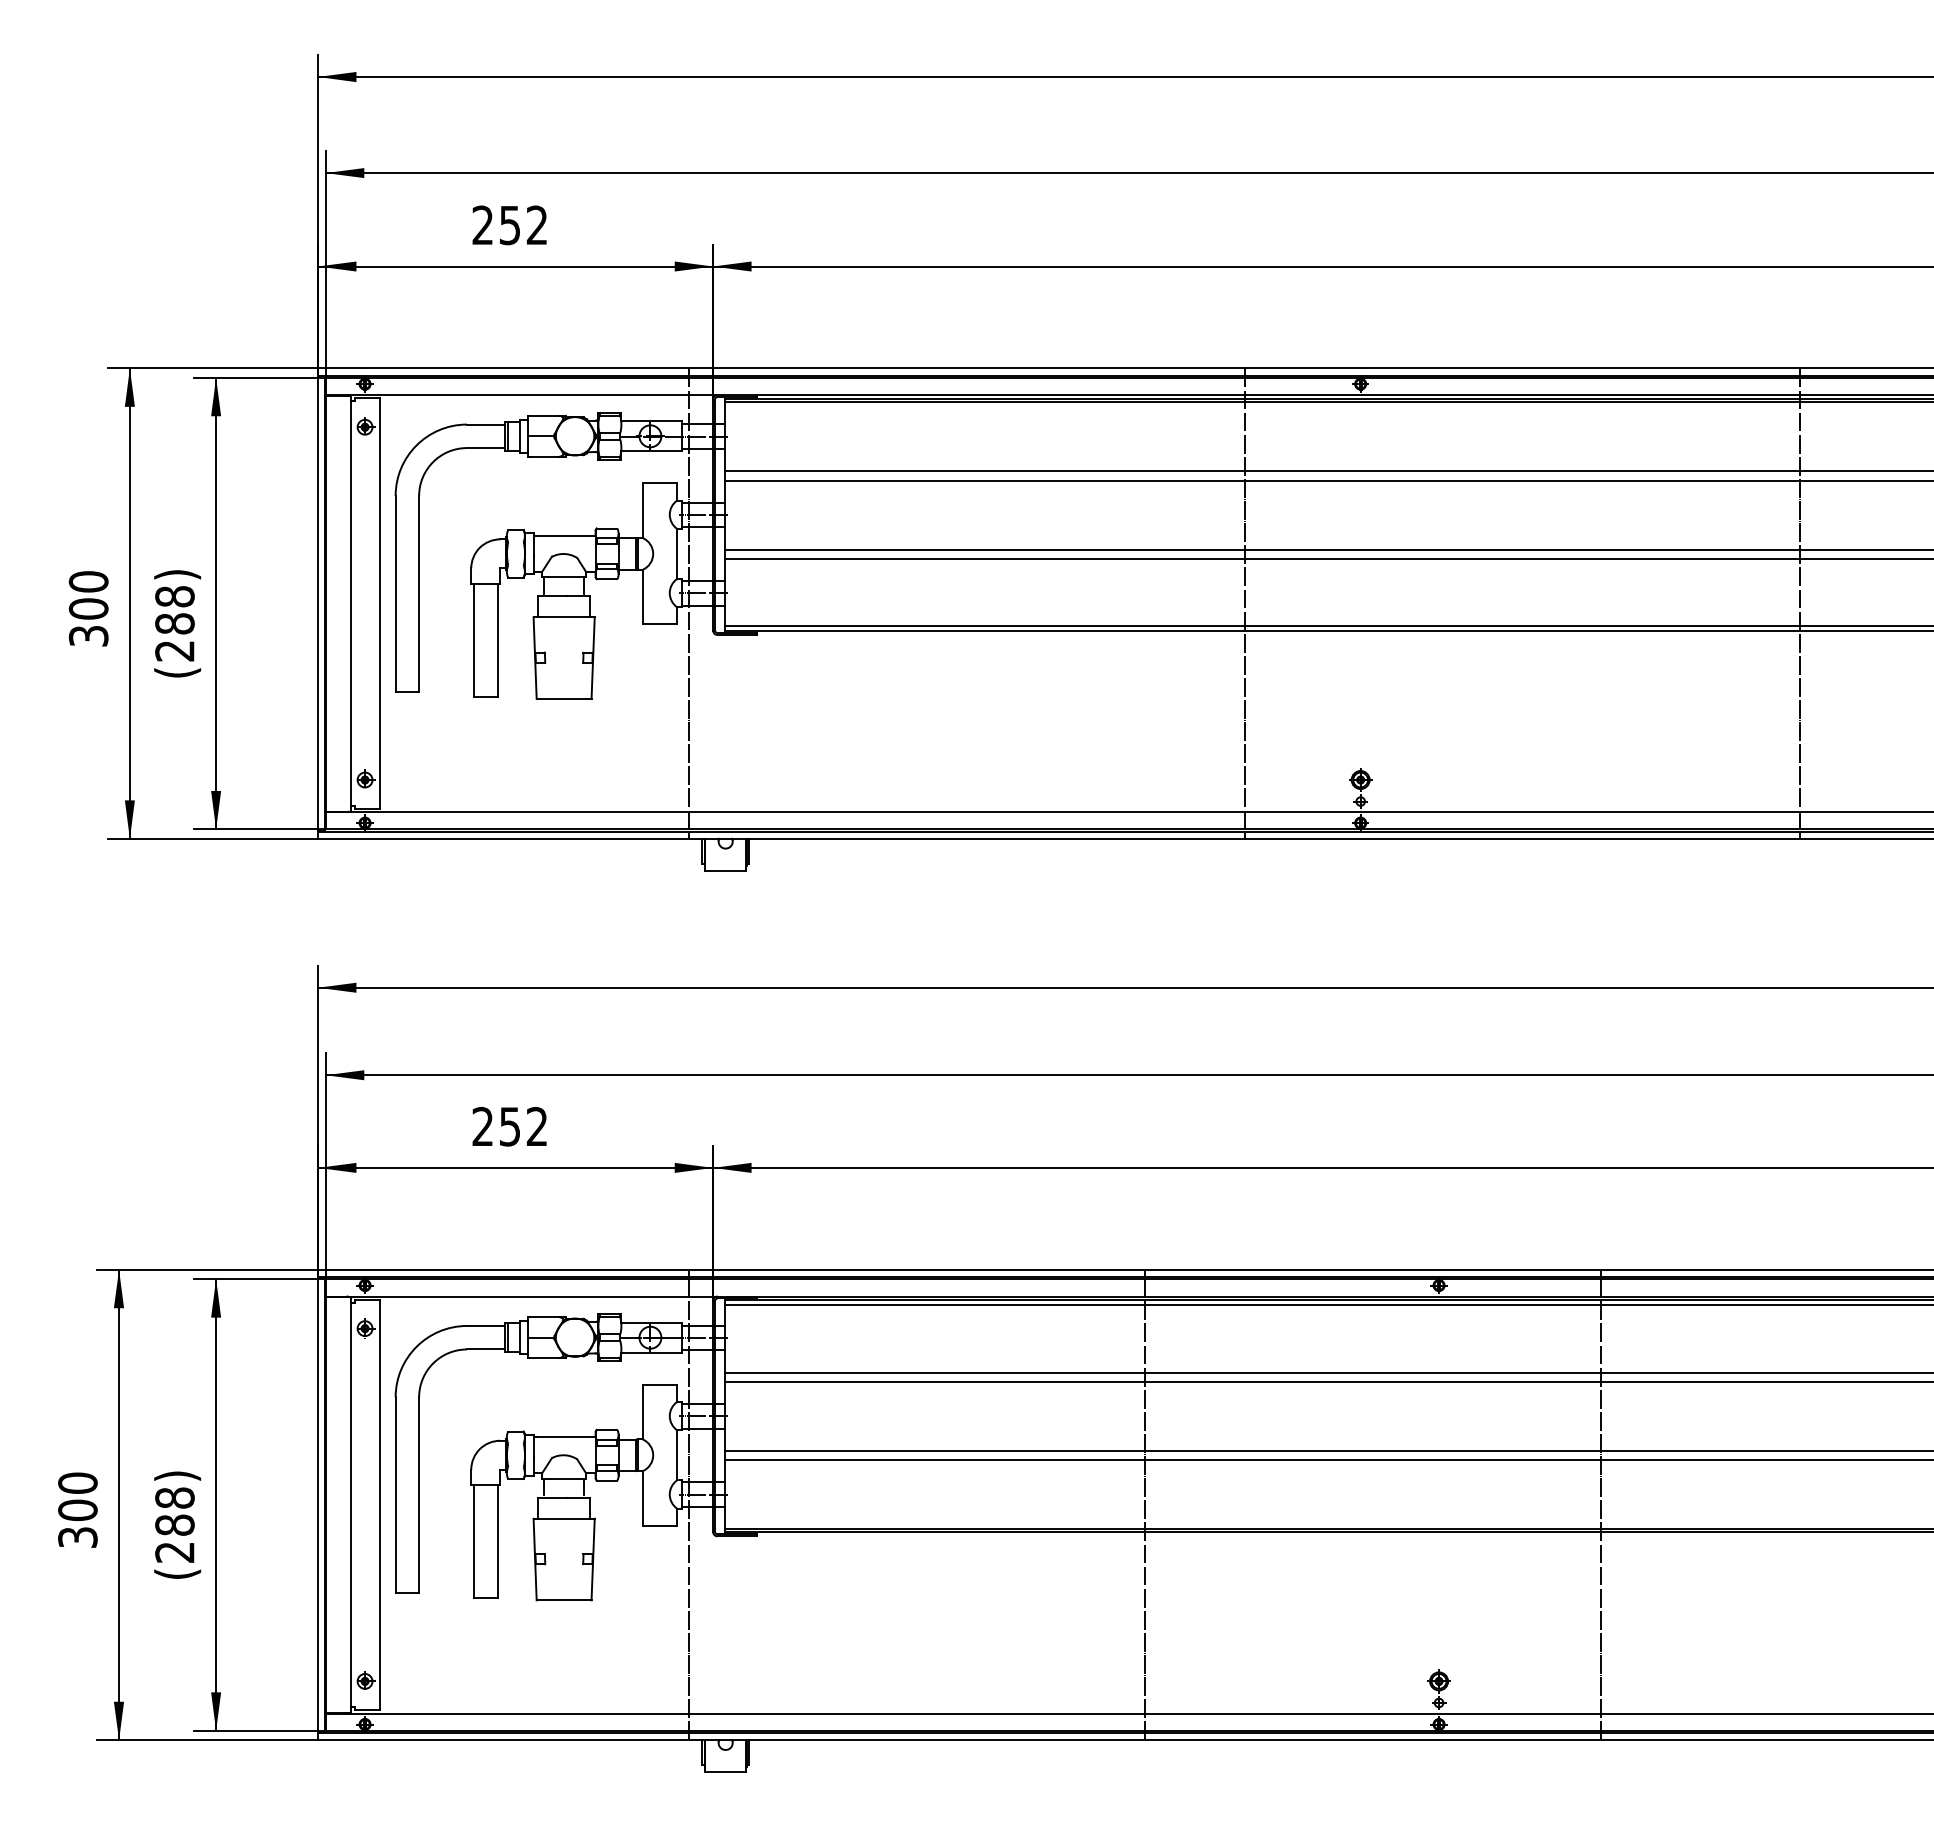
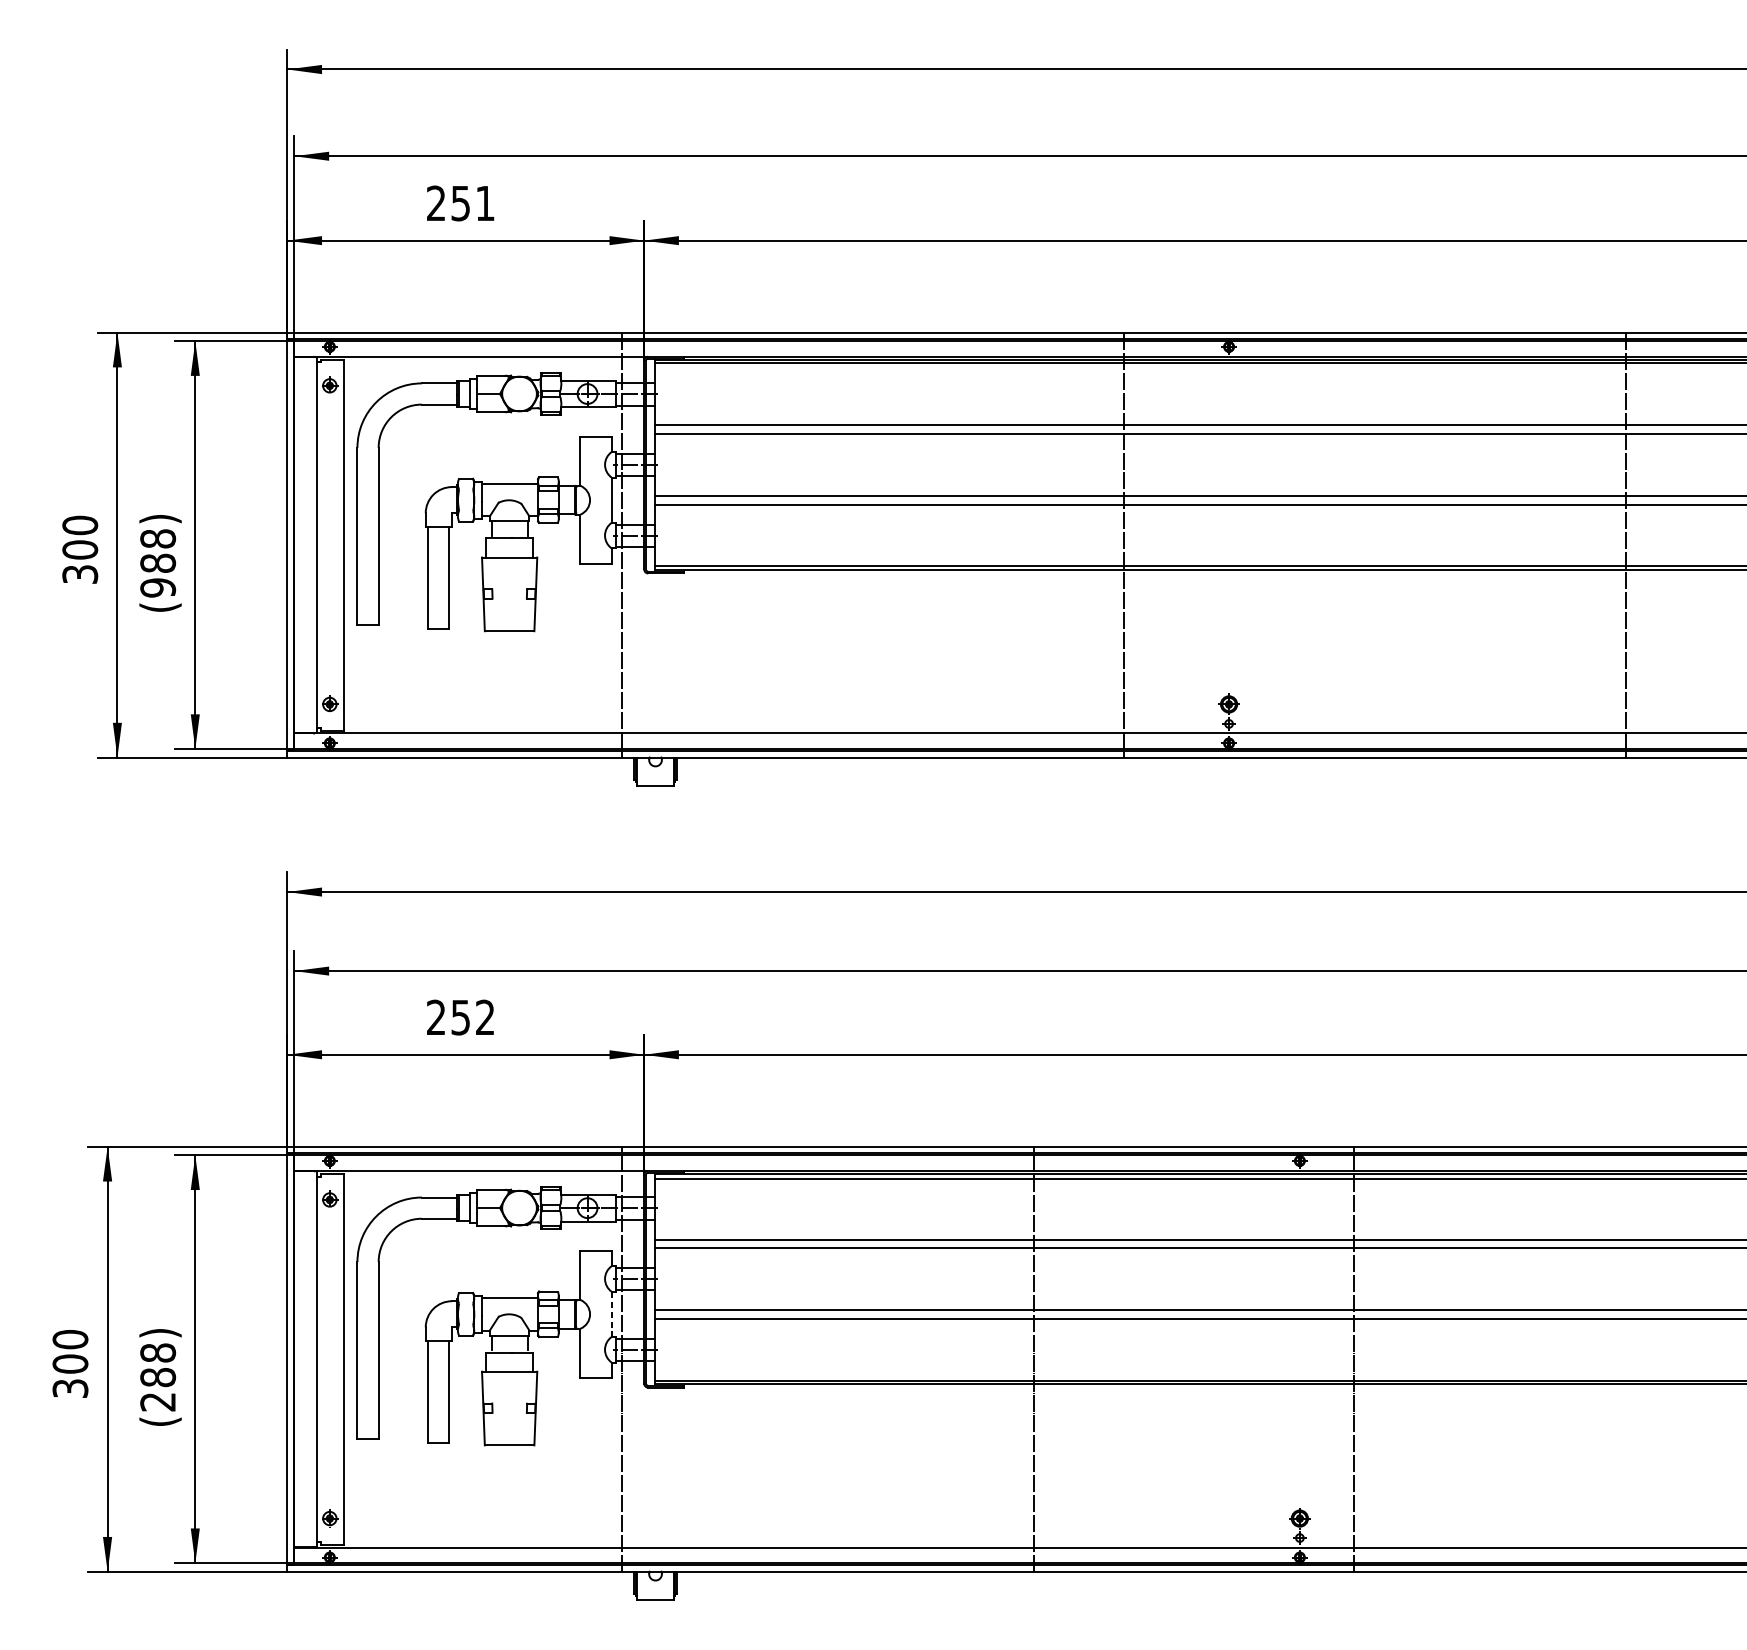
text: (536, 224) -> (484, 202), 252 -> 251
text: (174, 650) -> (157, 587), 288 -> 988
line: (677, 1455) -> (612, 1314), solid -> dashed
line: (1600, 1504) -> (1353, 1358), moved

